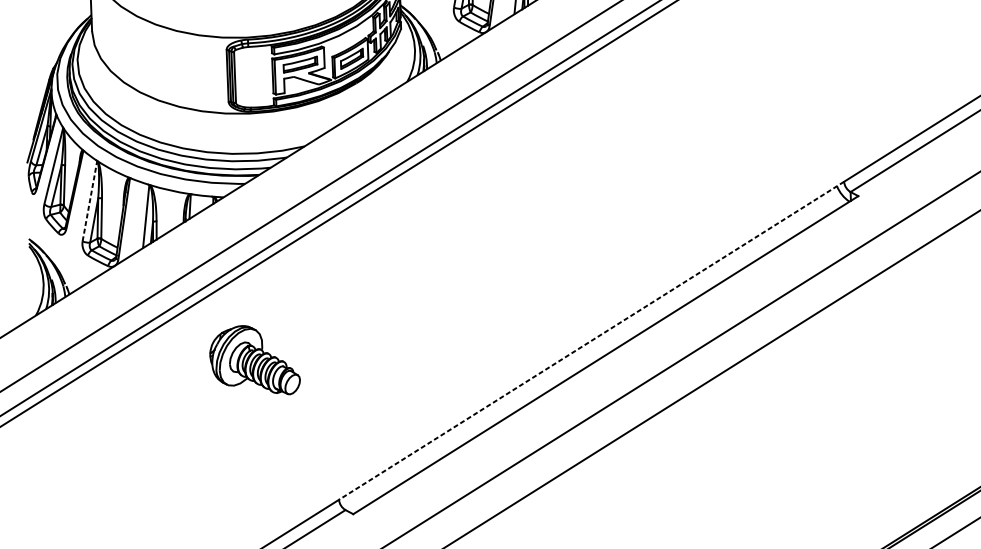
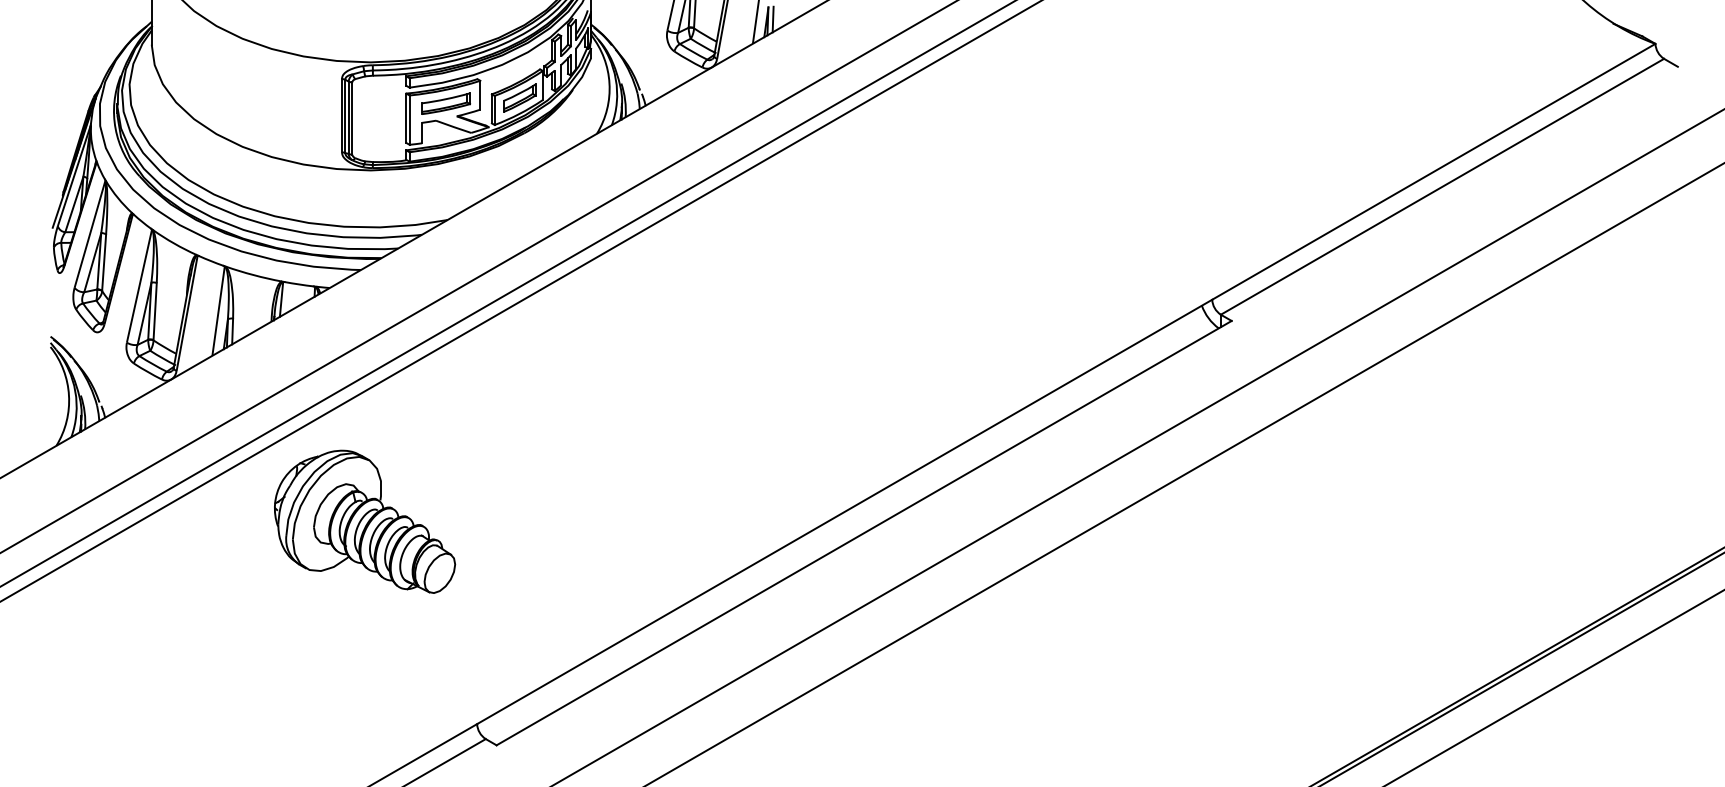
line: (89, 202) -> (139, 287), dashed -> solid
line: (591, 341) -> (844, 512), dashed -> solid
part: (255, 360) -> (365, 521), size x1.43

